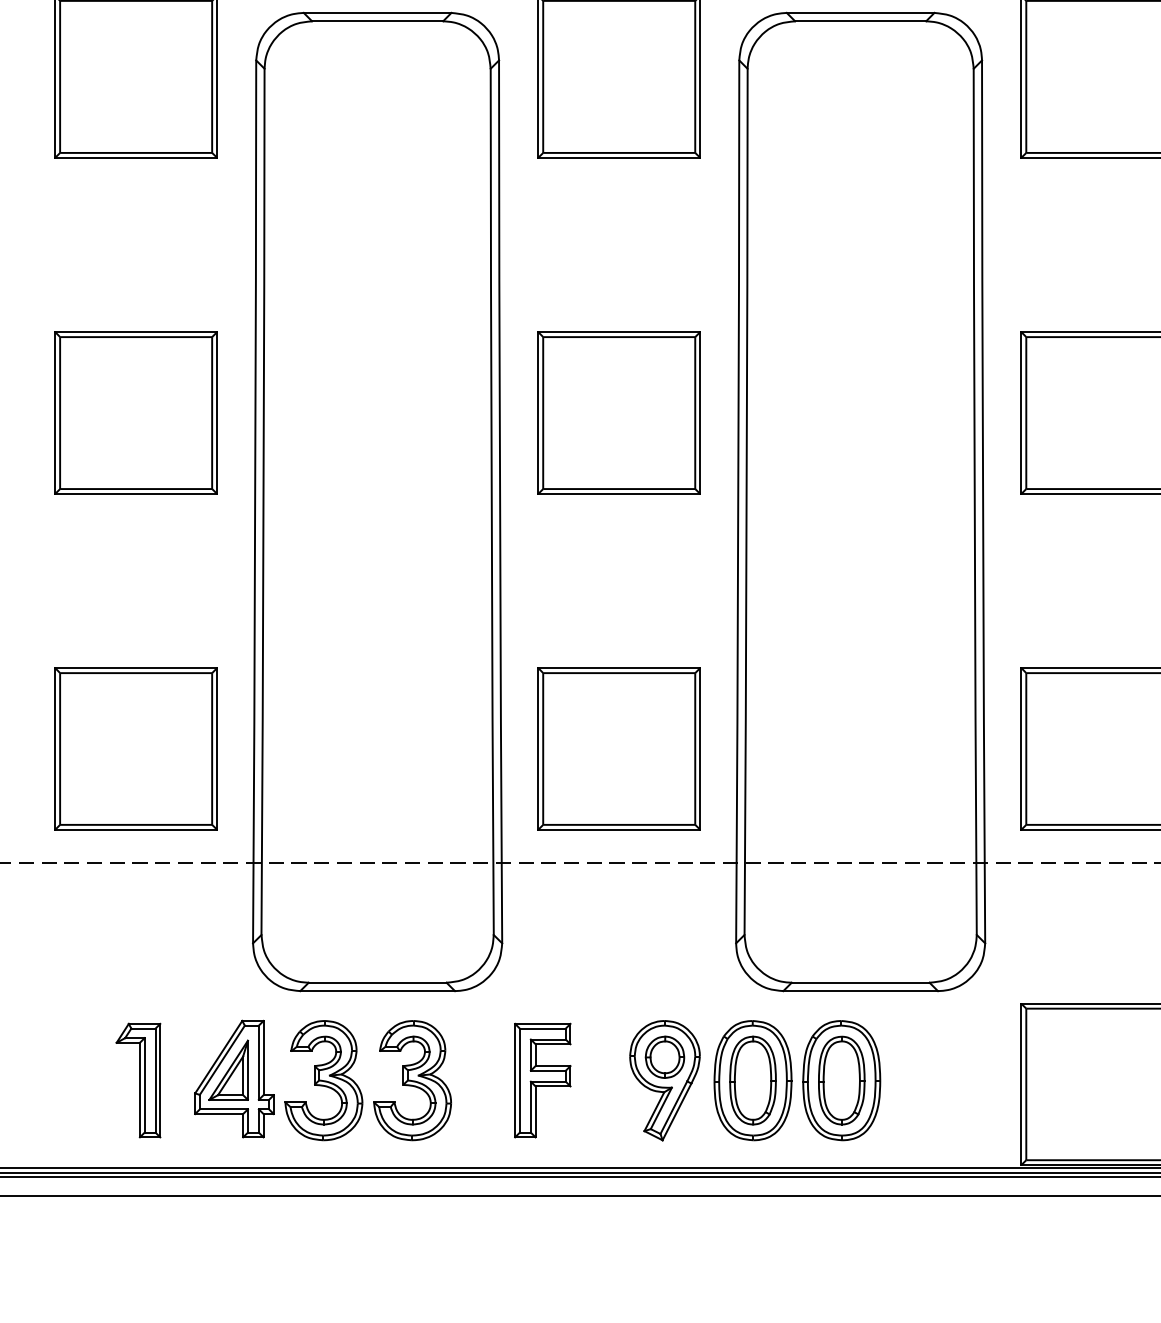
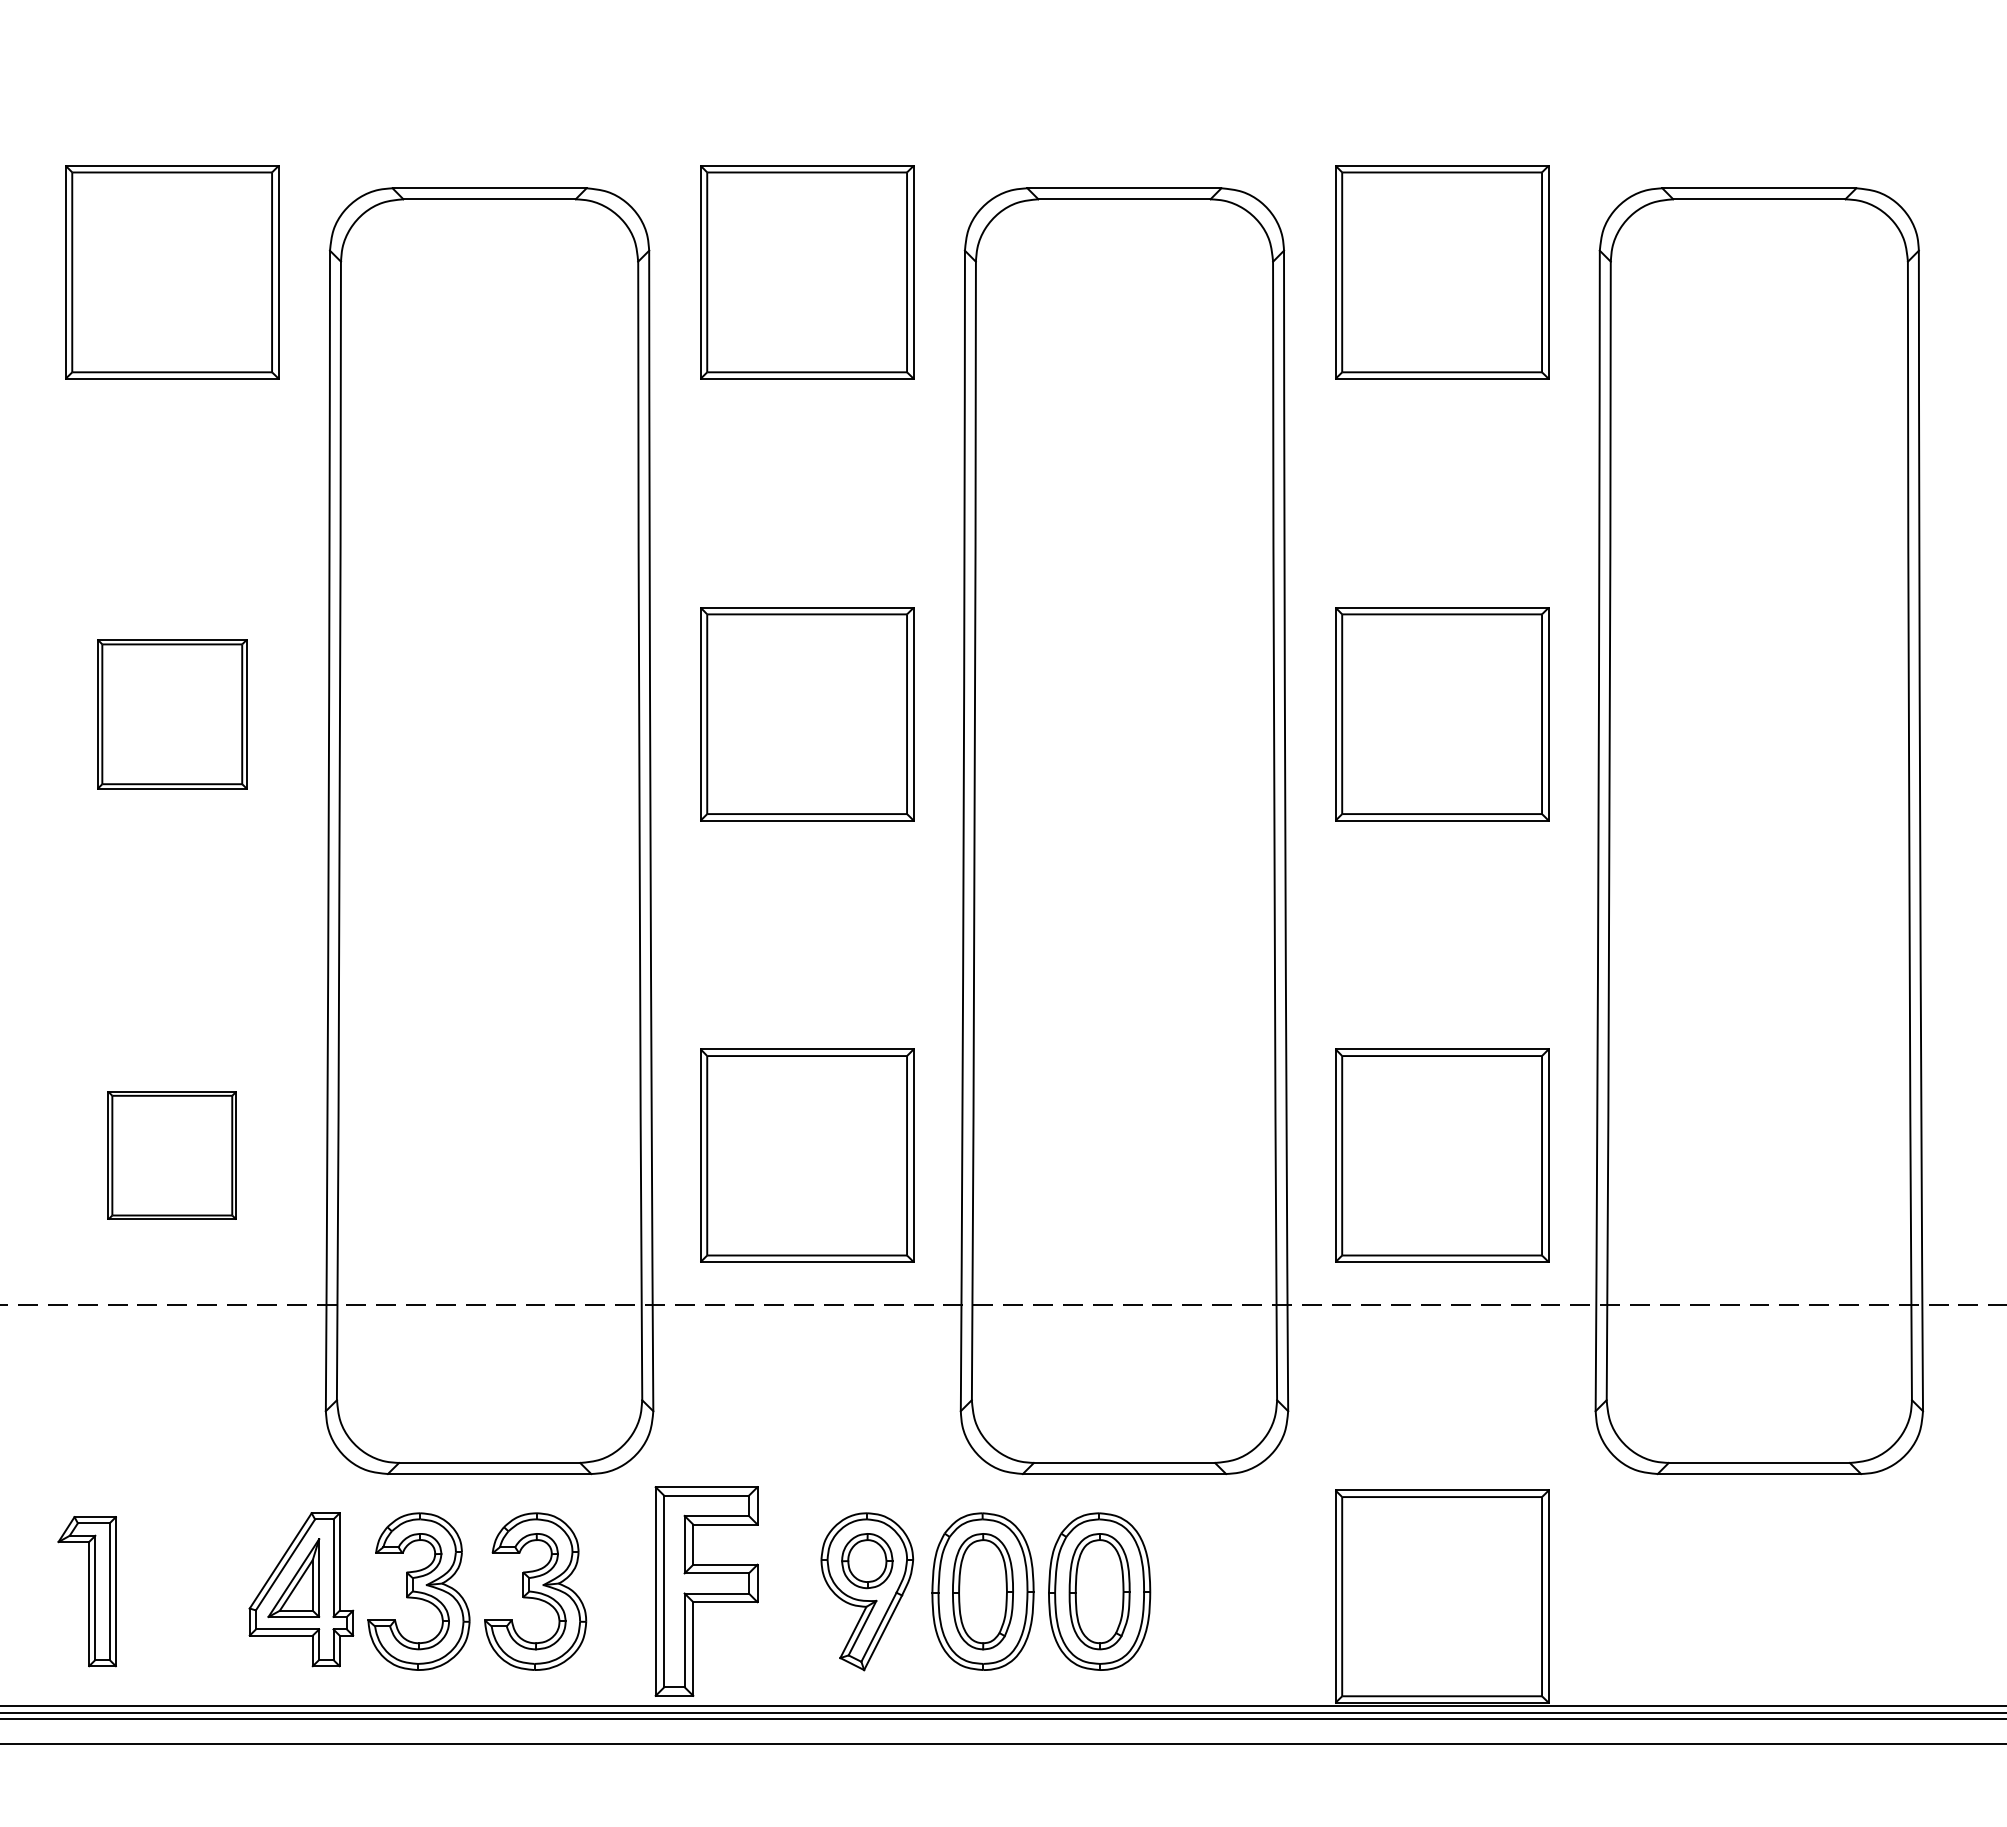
part: (136, 413) -> (172, 714), size x0.7
part: (136, 748) -> (172, 1155), size x0.6
part: (137, 1080) -> (86, 1591), moved
part: (542, 1080) -> (706, 1591), size x1.4

